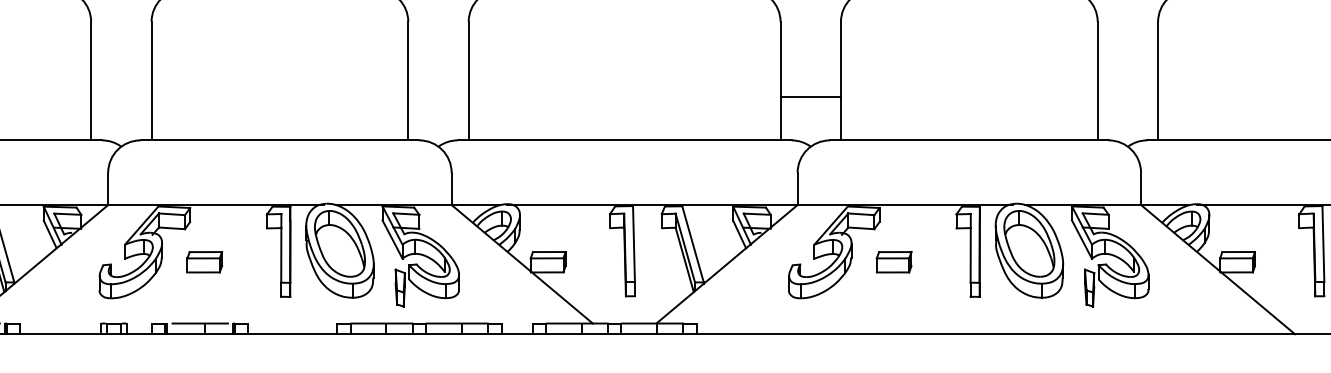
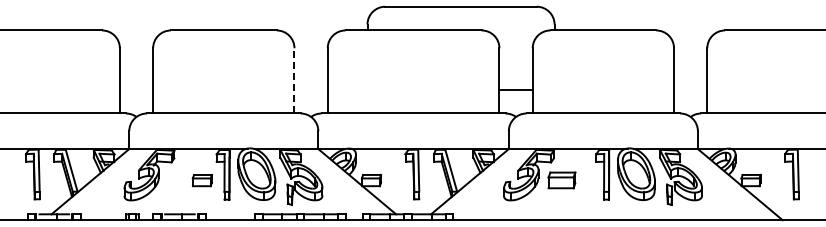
line: (408, 80) -> (294, 80), solid -> dashed
part: (203, 262) -> (201, 180), moved
part: (893, 262) -> (561, 180), size x1.4

